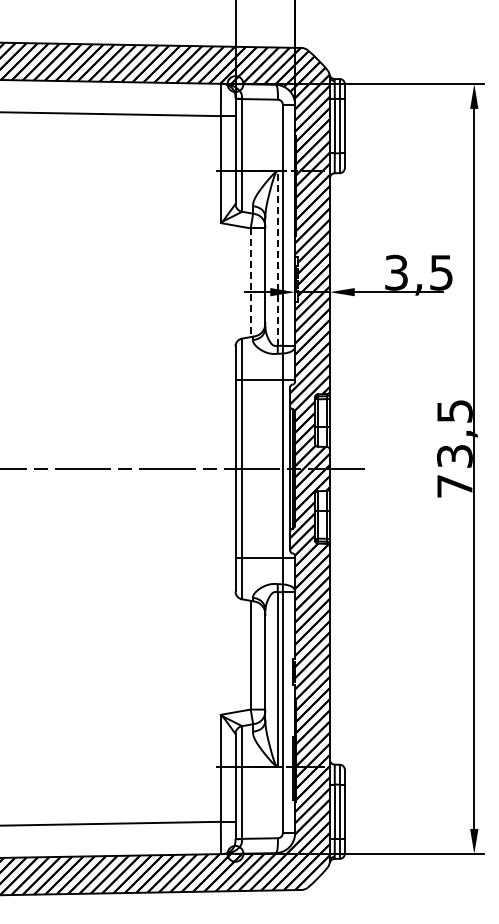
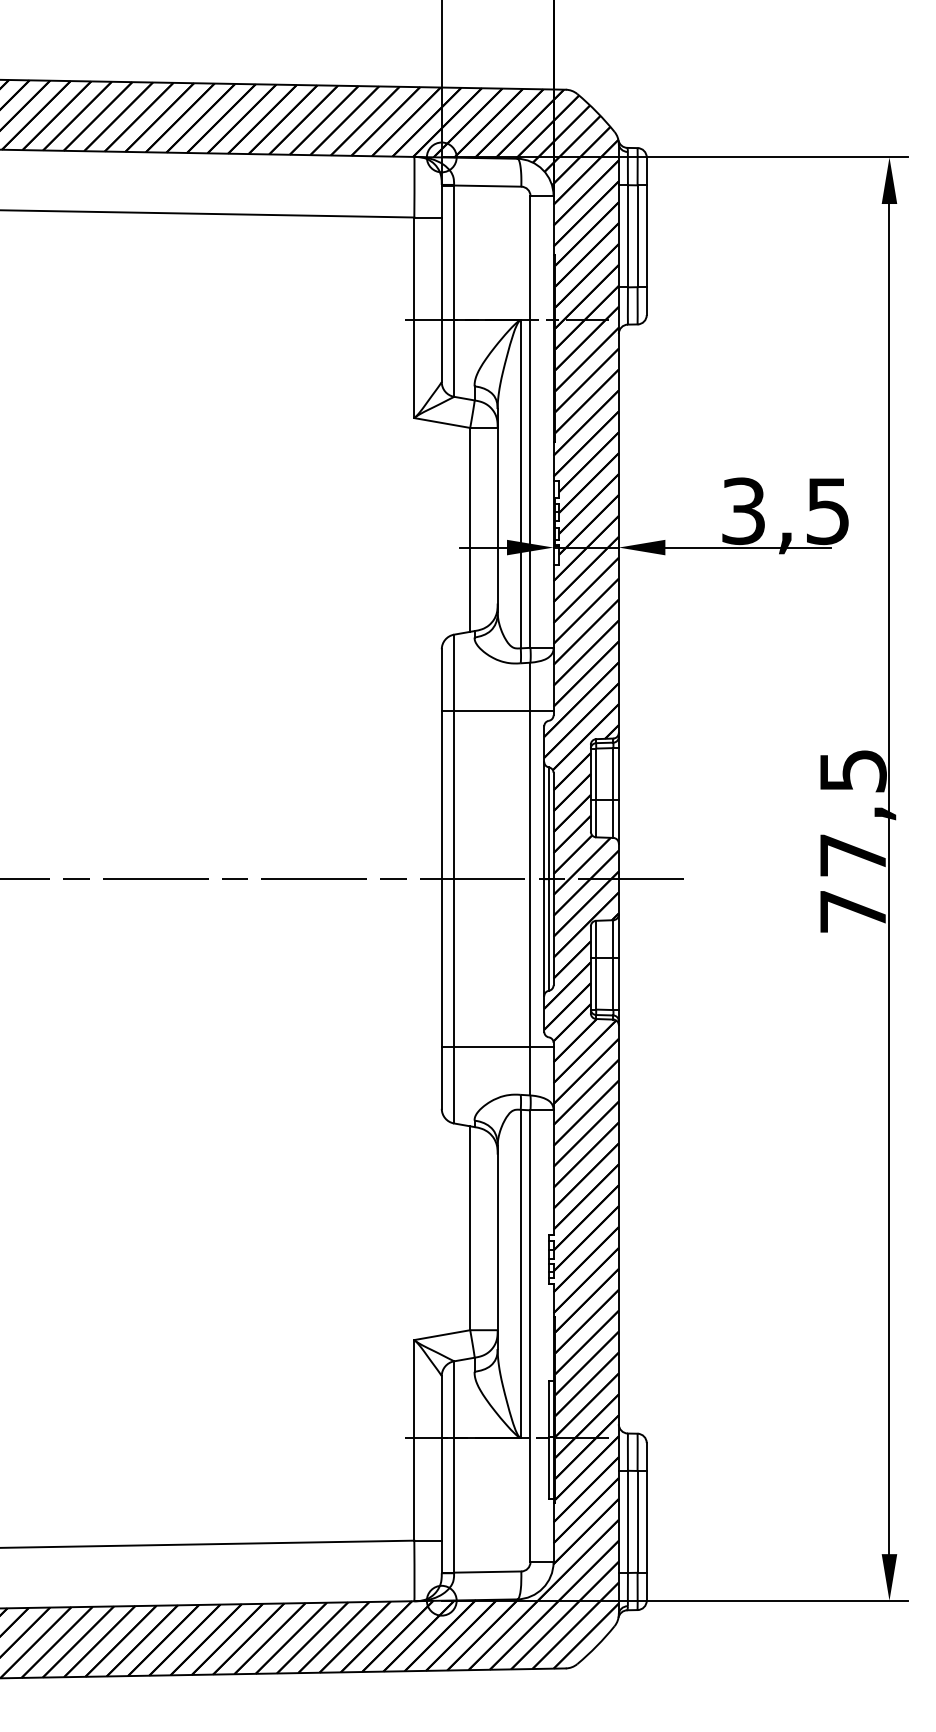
line: (277, 258) -> (520, 484), dashed -> solid
line: (250, 283) -> (469, 531), dashed -> solid
text: (454, 456) -> (852, 855), 73,5 -> 77,5

